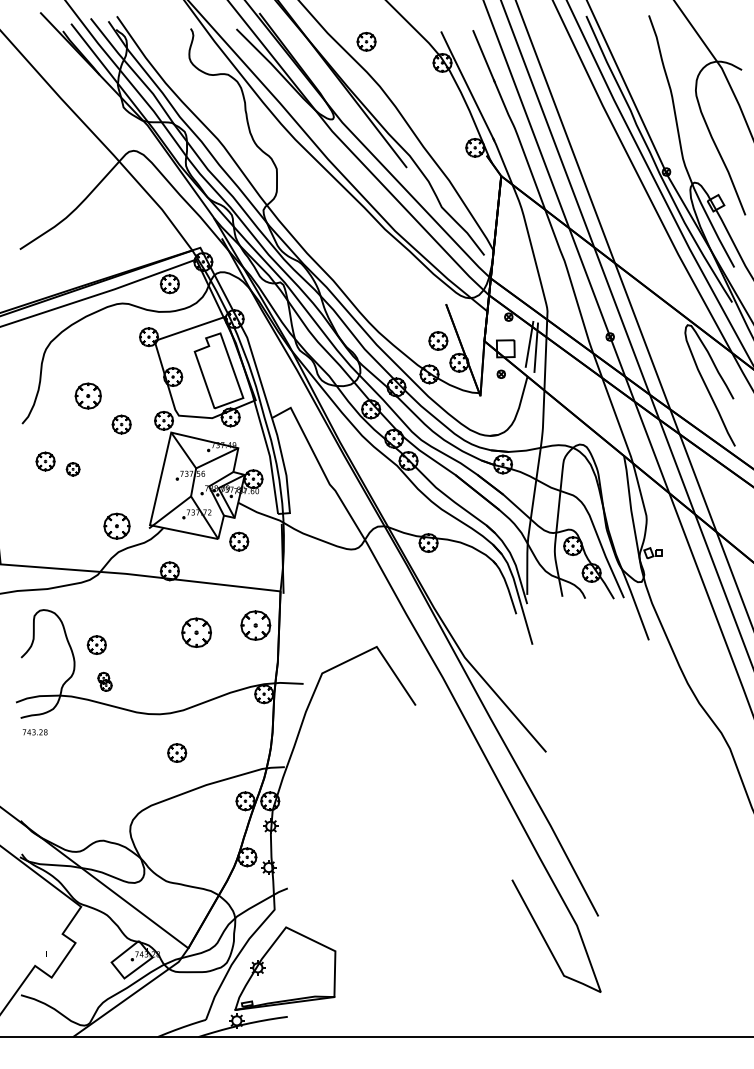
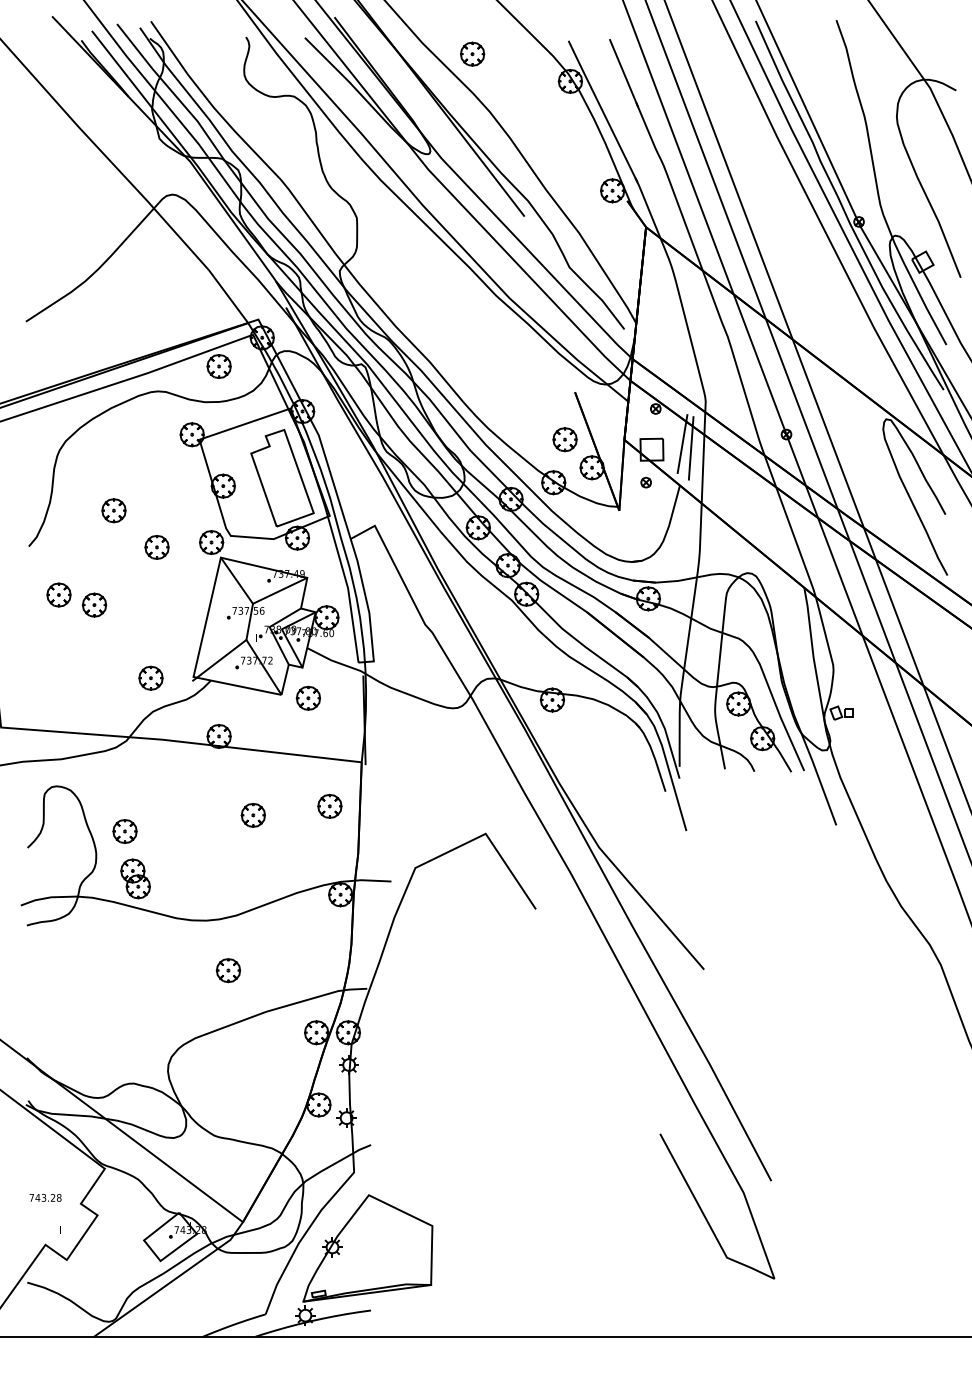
part: (87, 395) -> (113, 510), size x0.71
part: (73, 468) -> (94, 604), size x1.43
part: (116, 525) -> (150, 677), size x0.71
part: (255, 625) -> (329, 806), size x0.62
part: (195, 631) -> (252, 814), size x0.62
part: (104, 681) -> (135, 878), size x1.67
text: (35, 732) -> (45, 1197), moved

